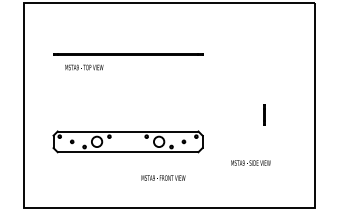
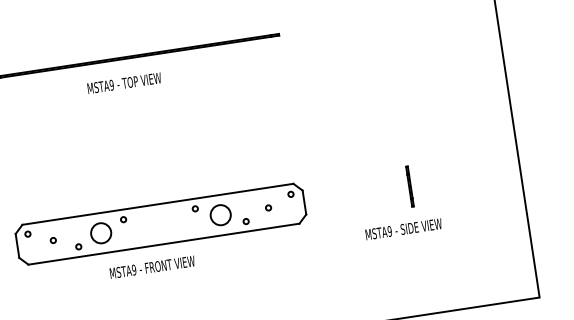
text: (84, 67) -> (124, 83), moved
line: (264, 114) -> (410, 185), moved
text: (163, 177) -> (152, 266), moved

